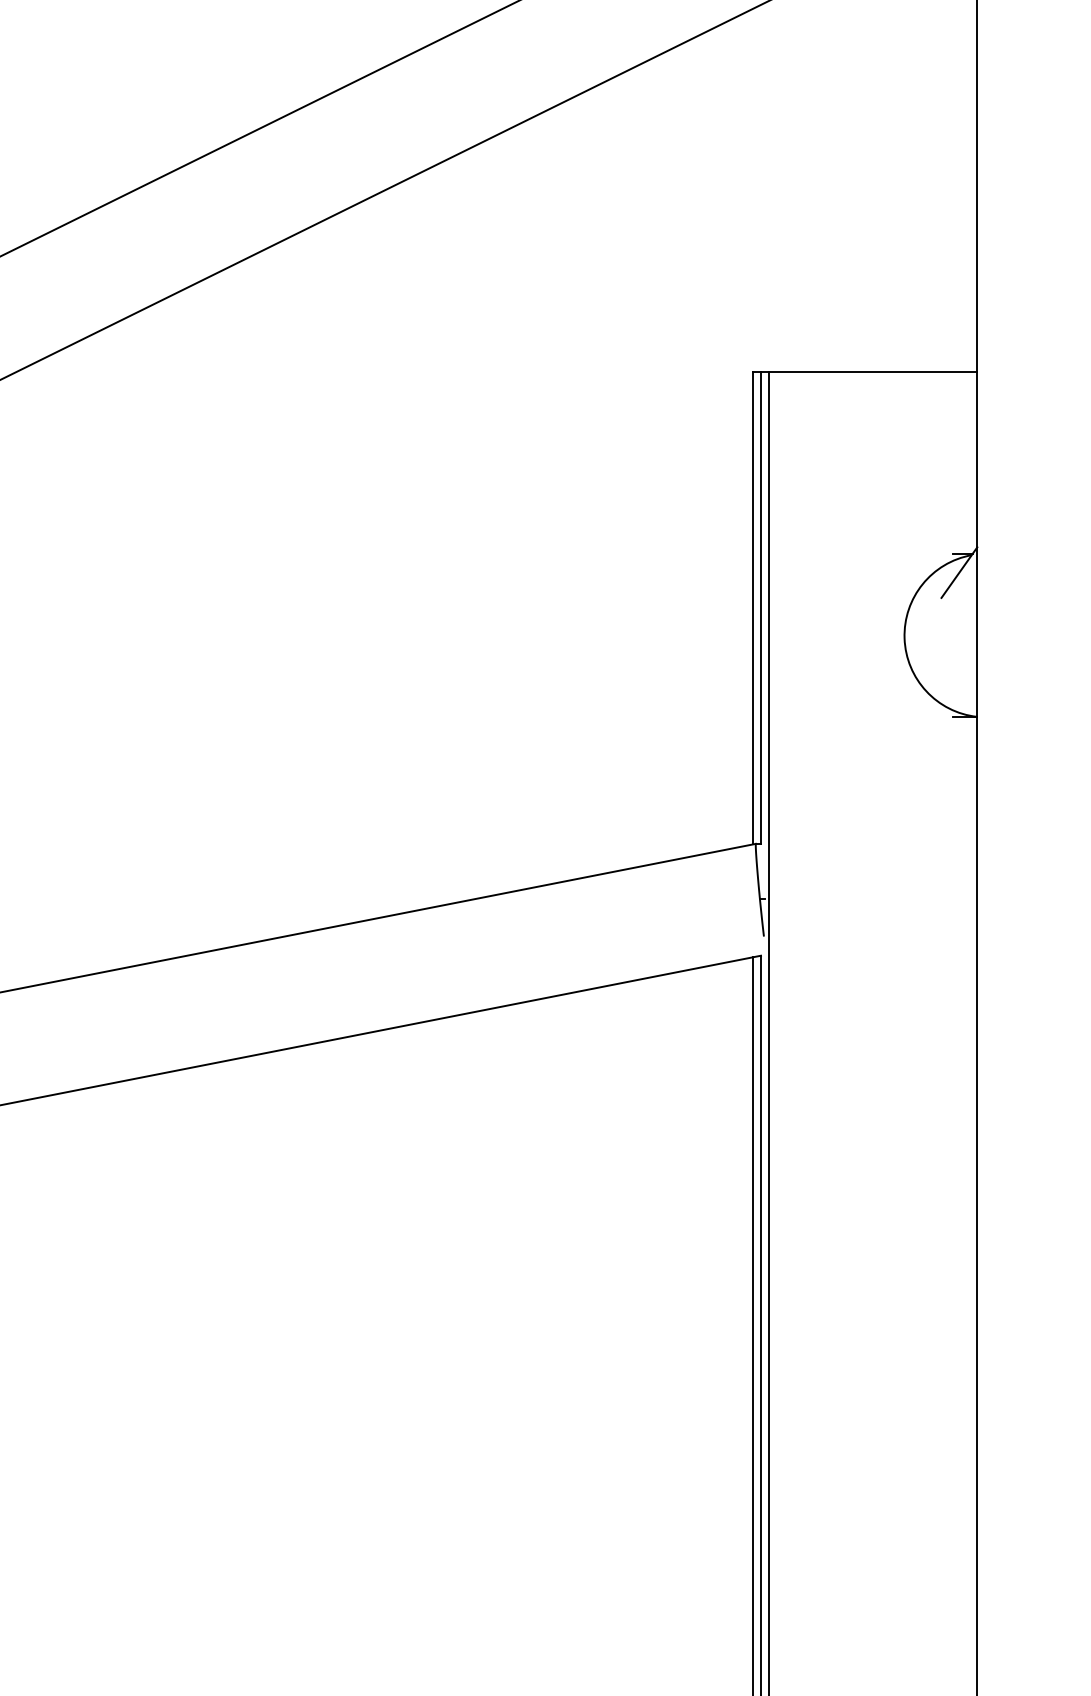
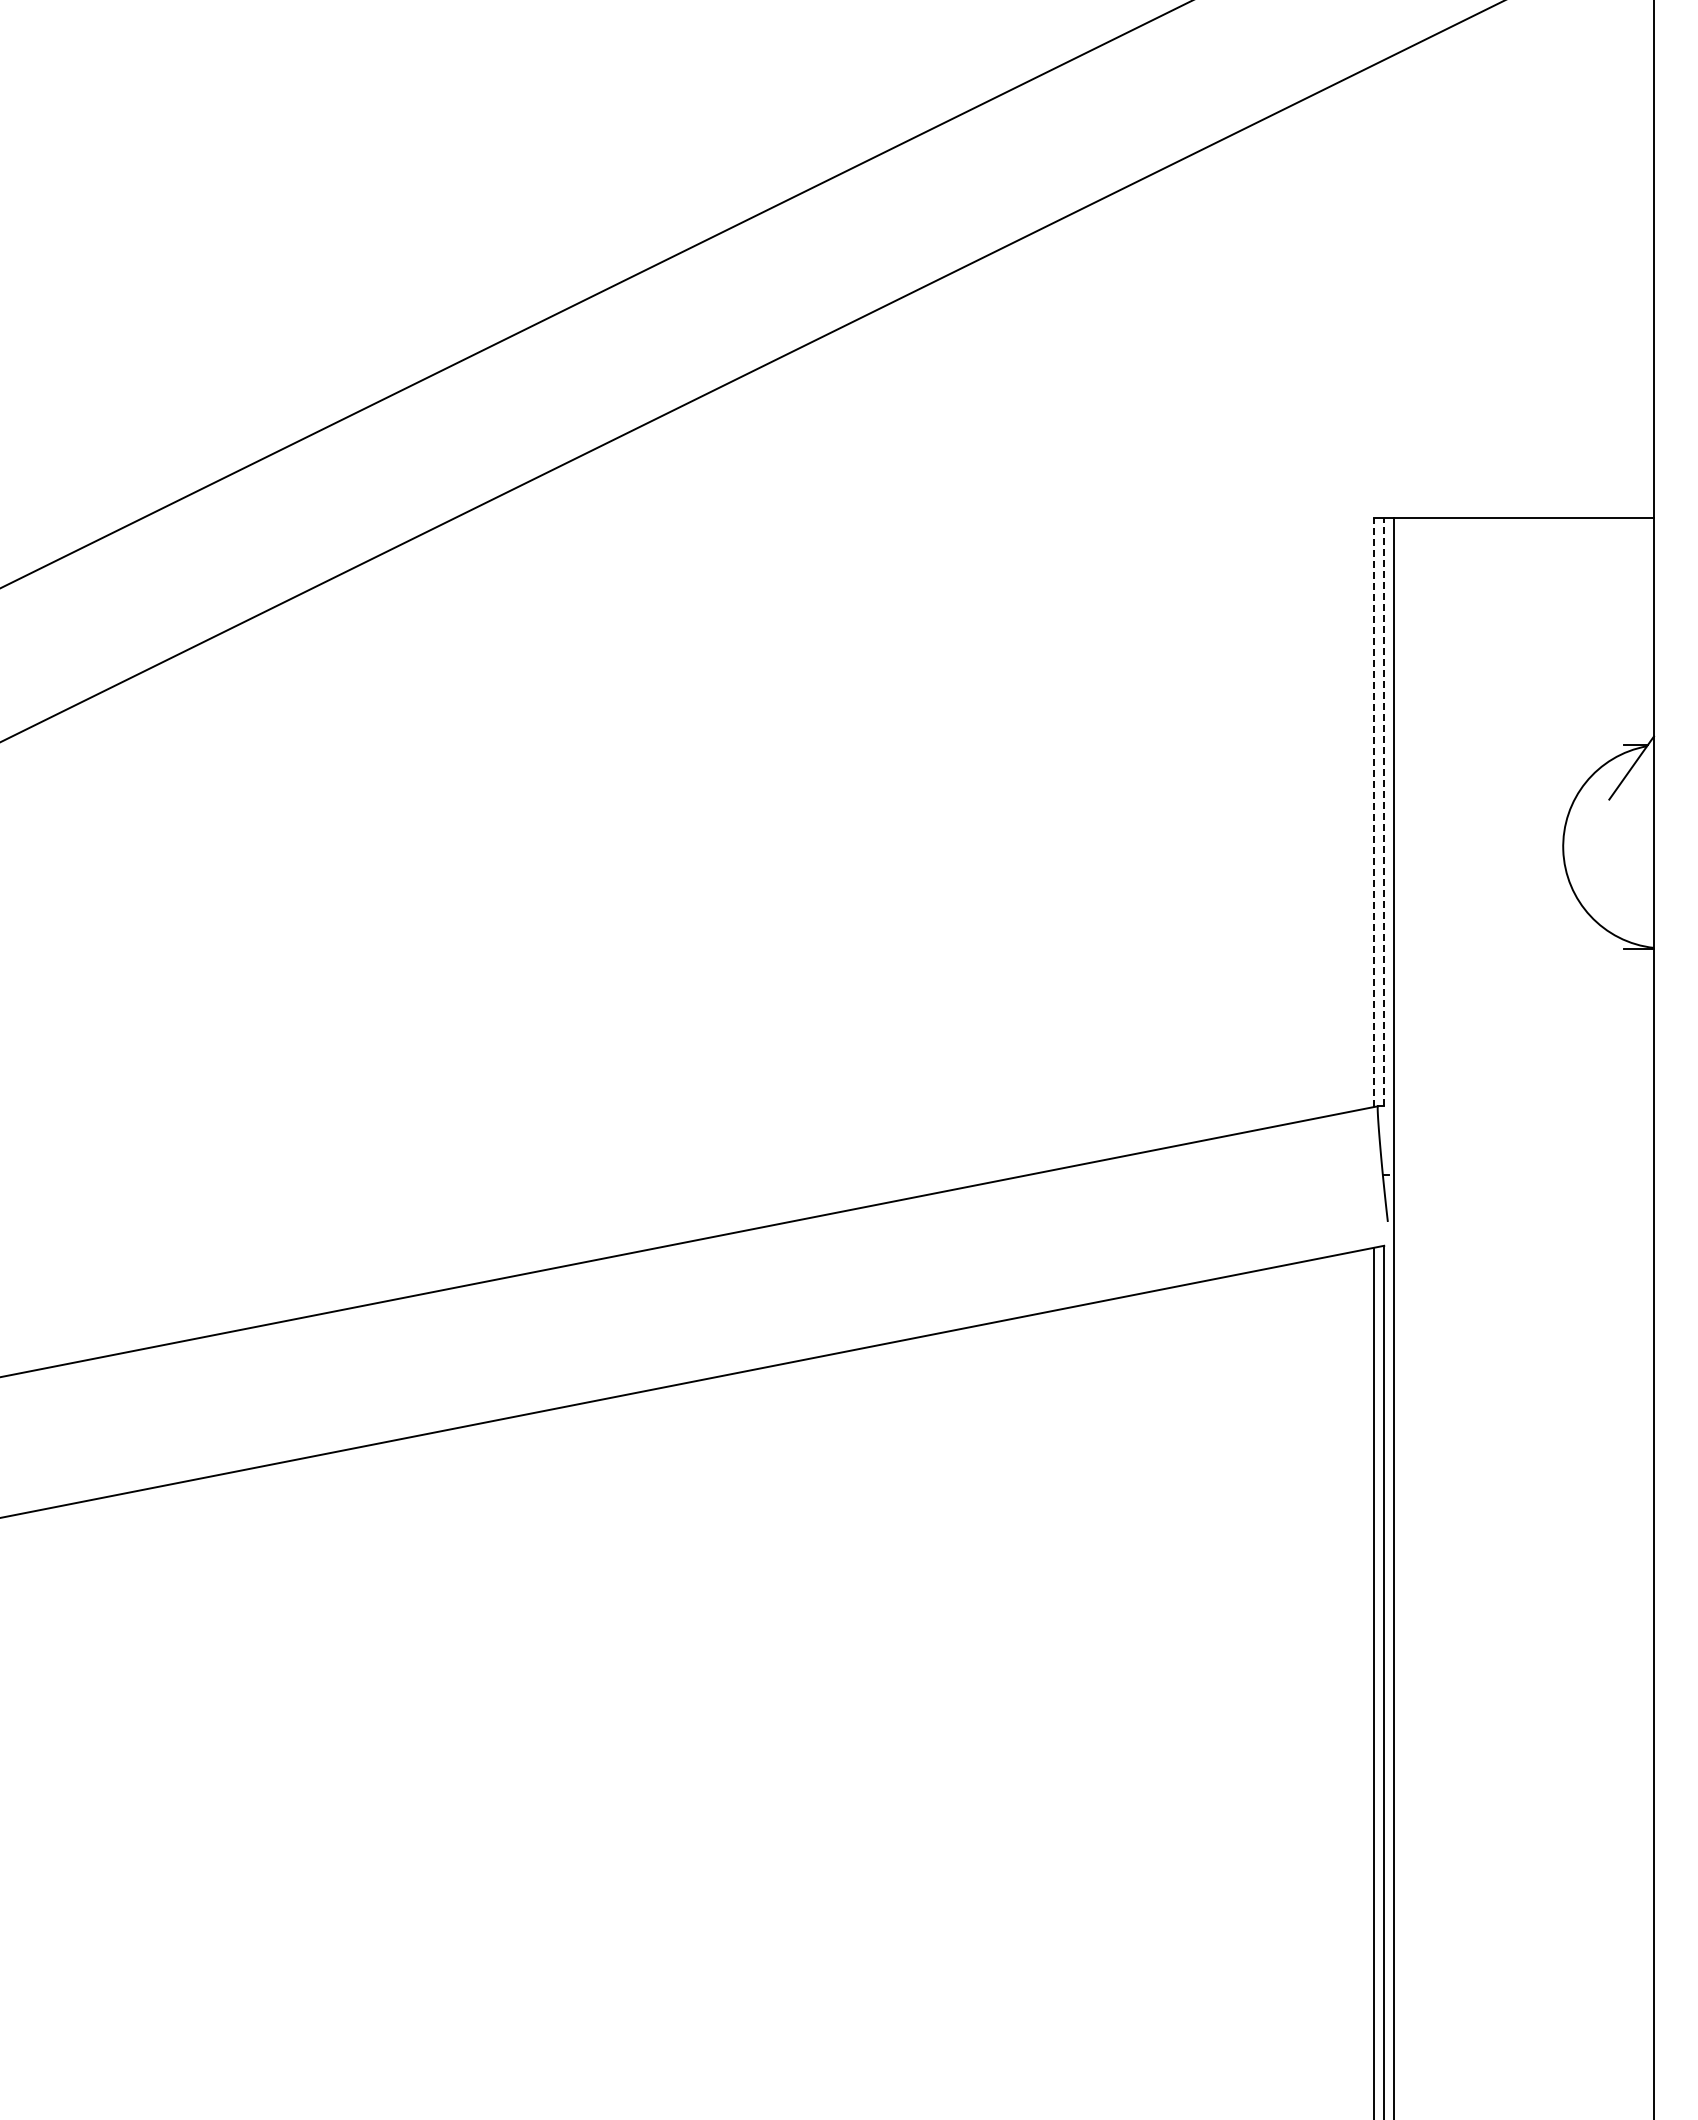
line: (761, 607) -> (1384, 811), solid -> dashed
line: (753, 608) -> (1374, 812), solid -> dashed

